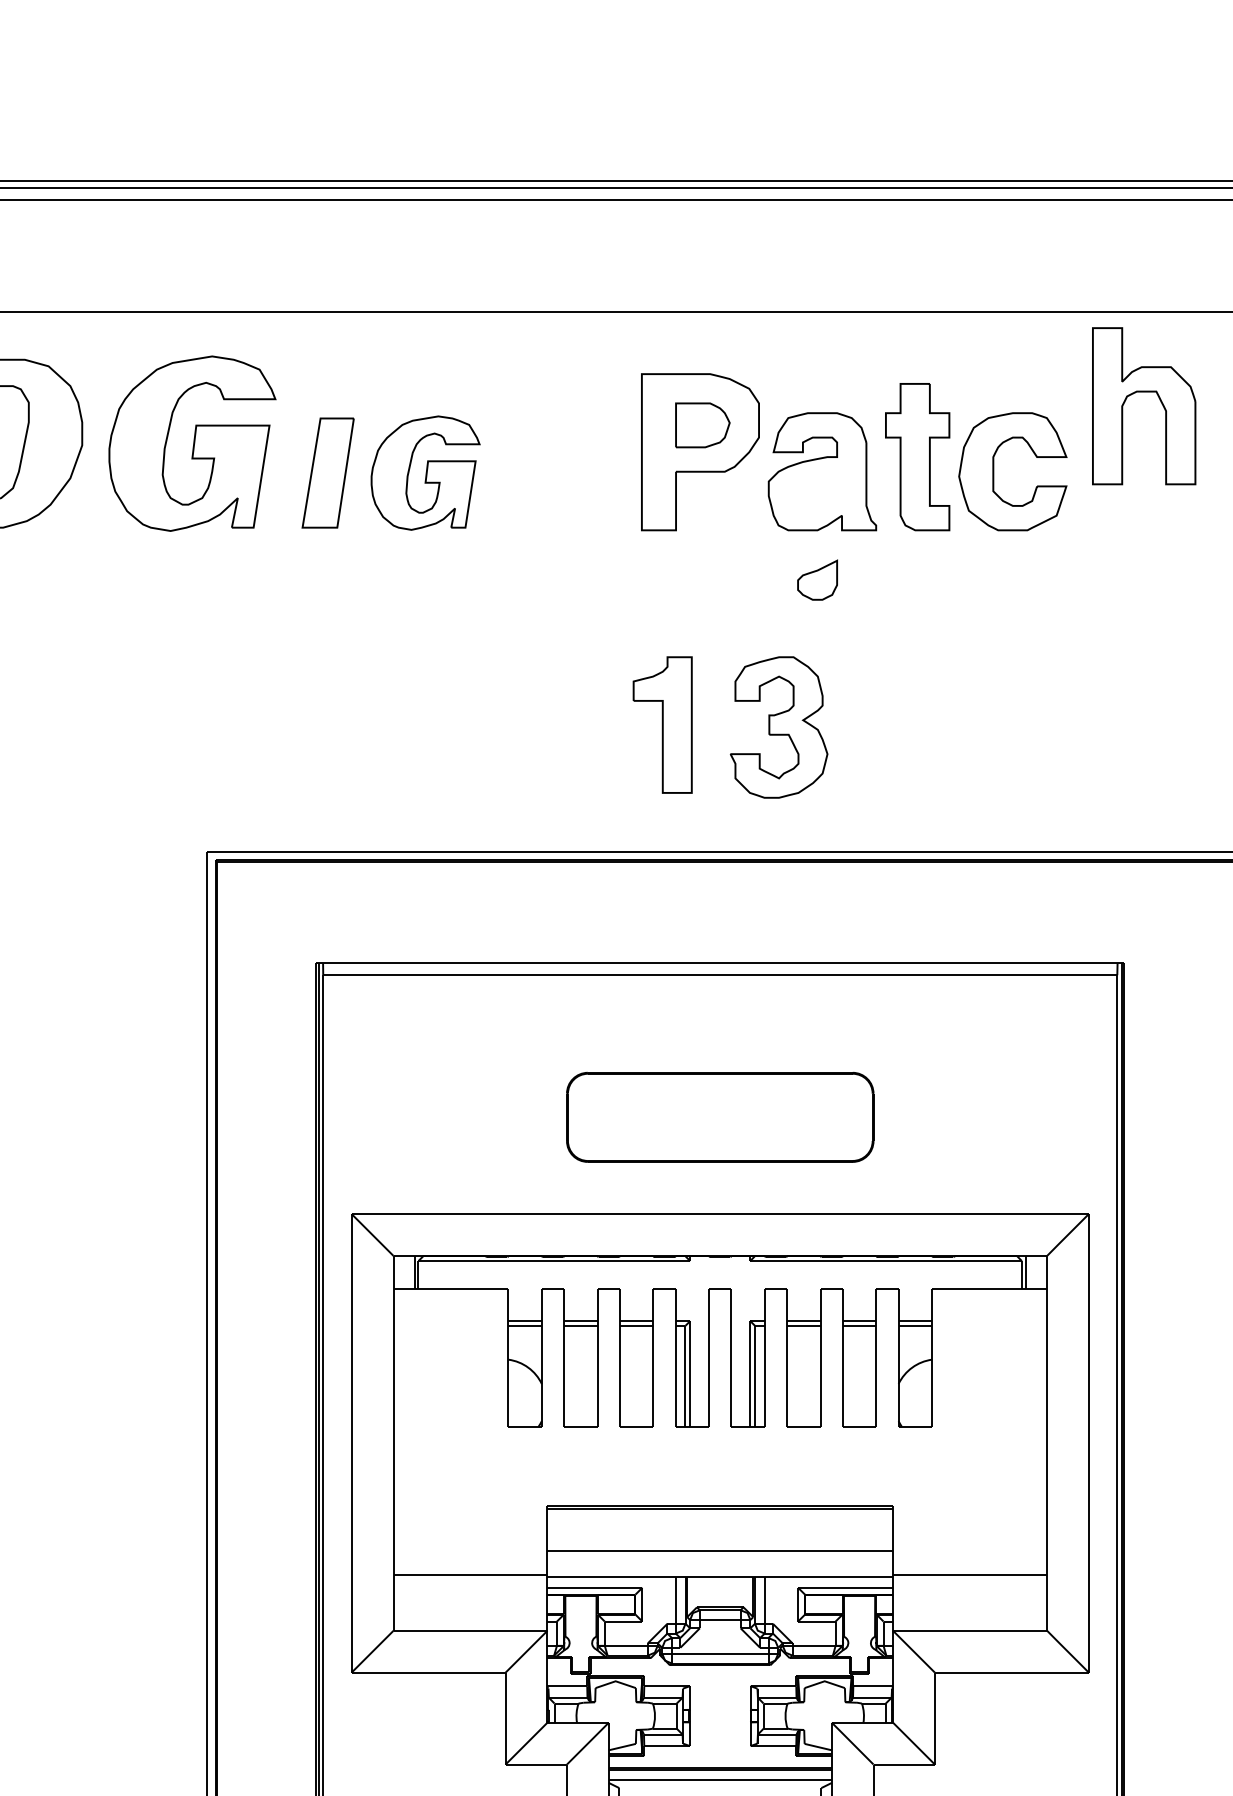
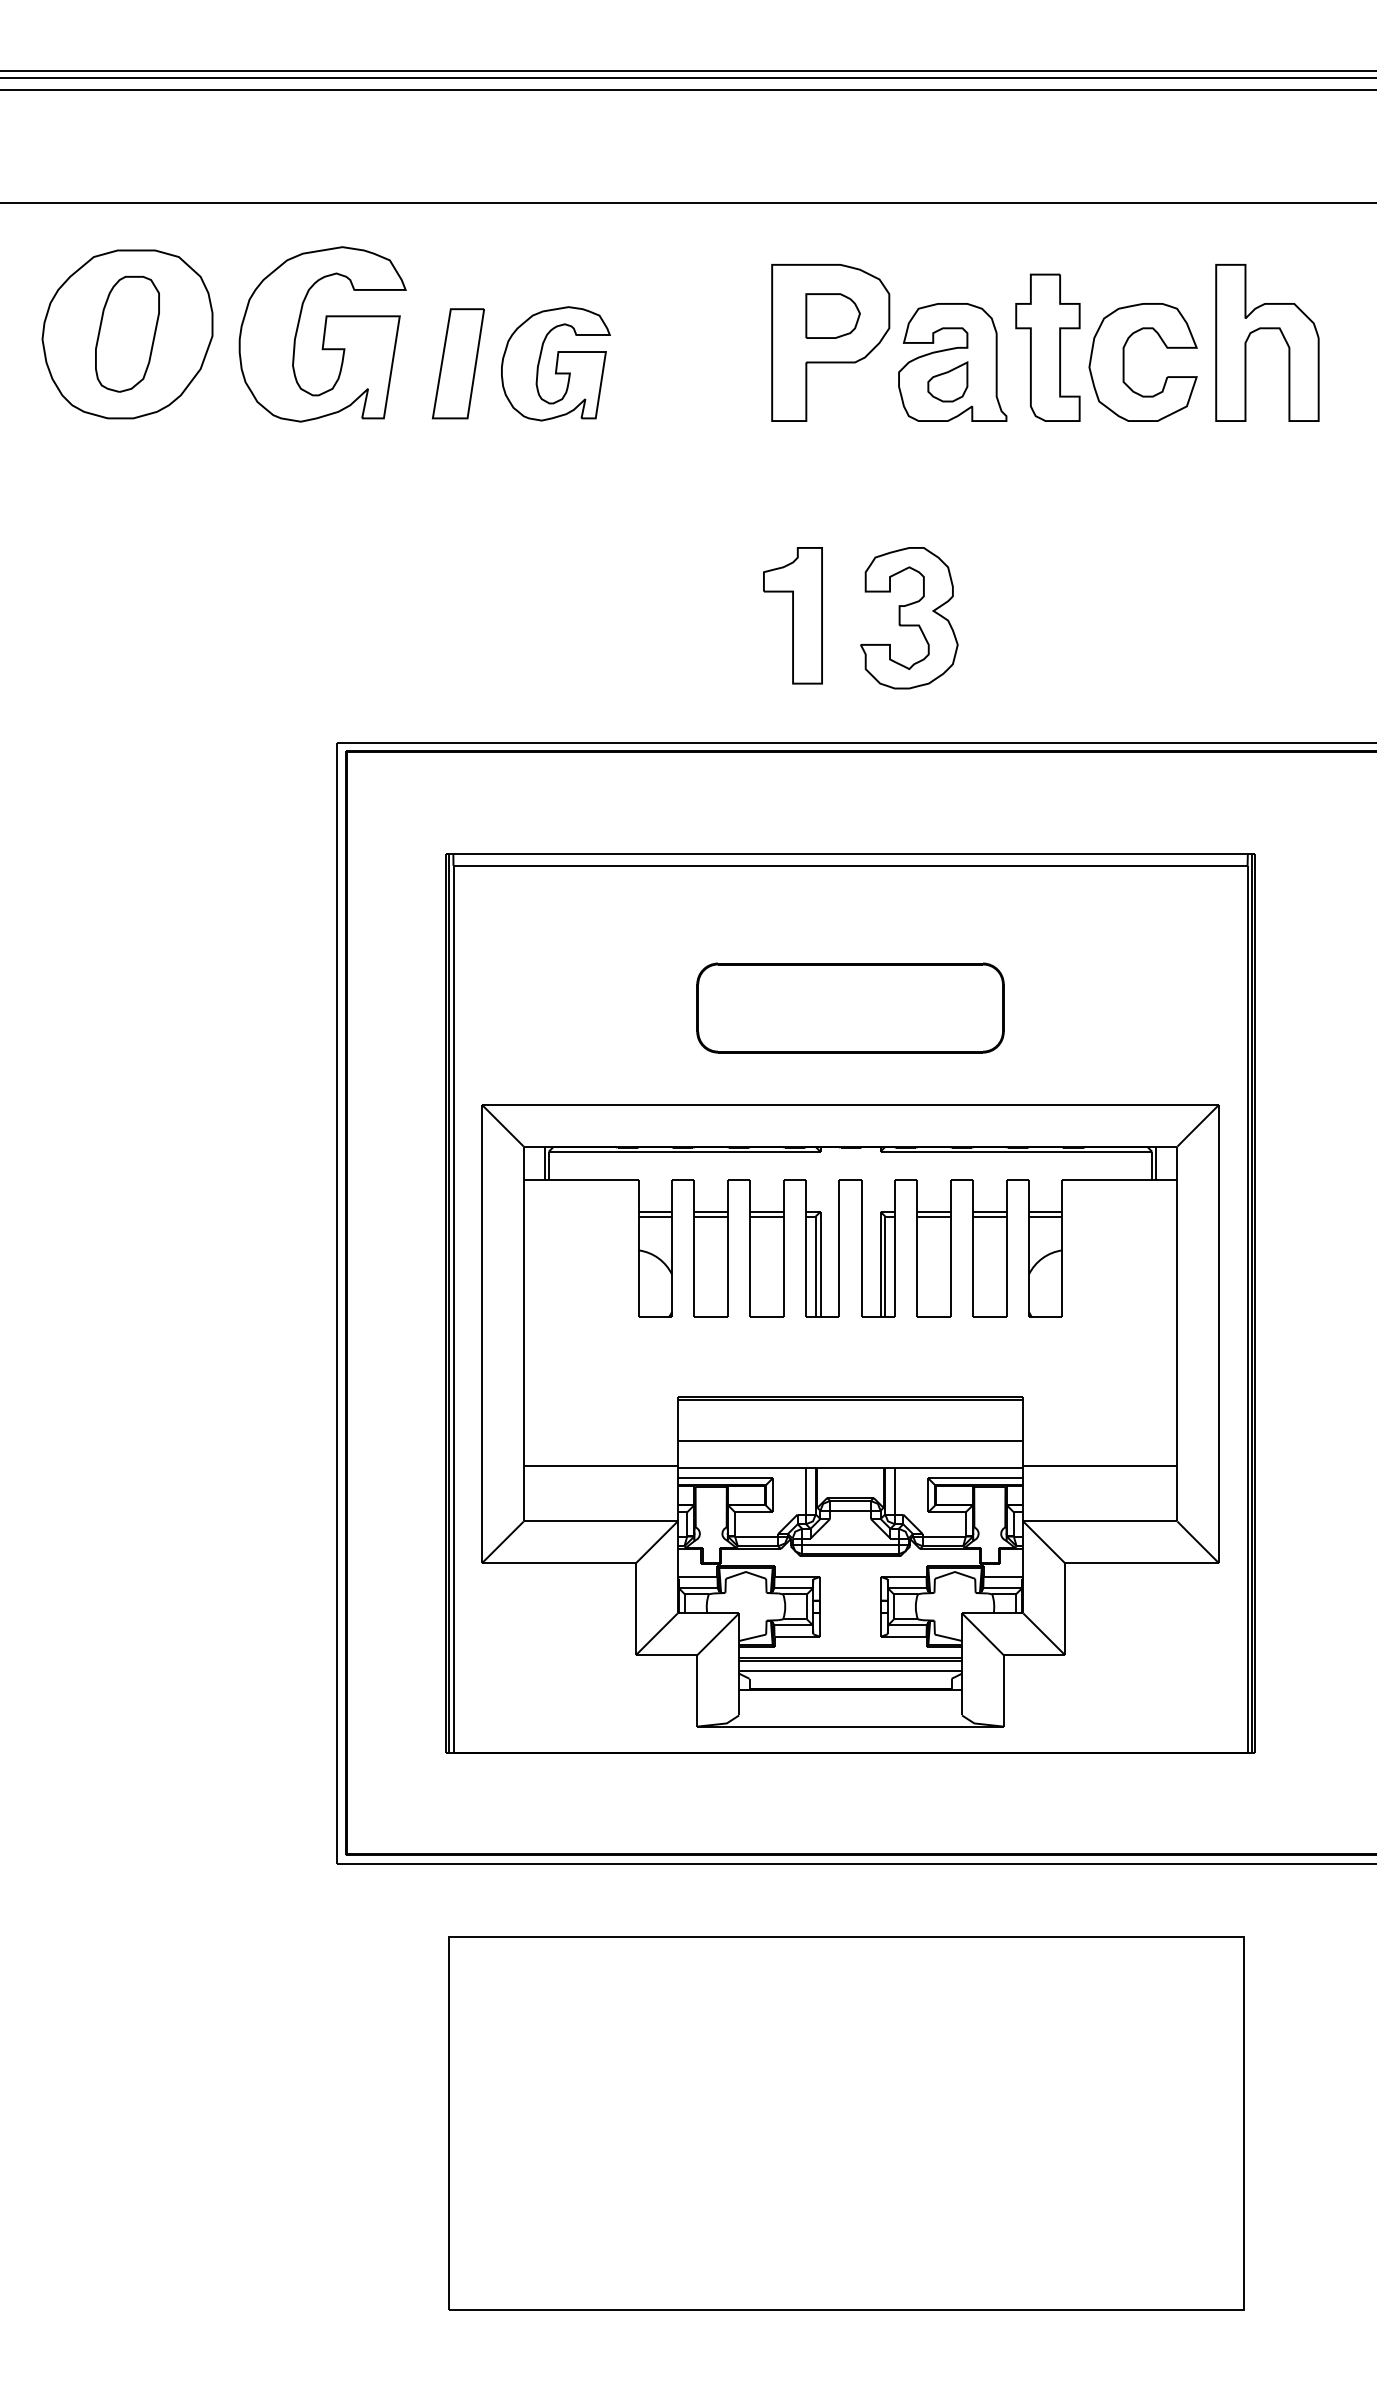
part: (1144, 392) -> (1267, 329), moved
part: (817, 579) -> (947, 381), moved

